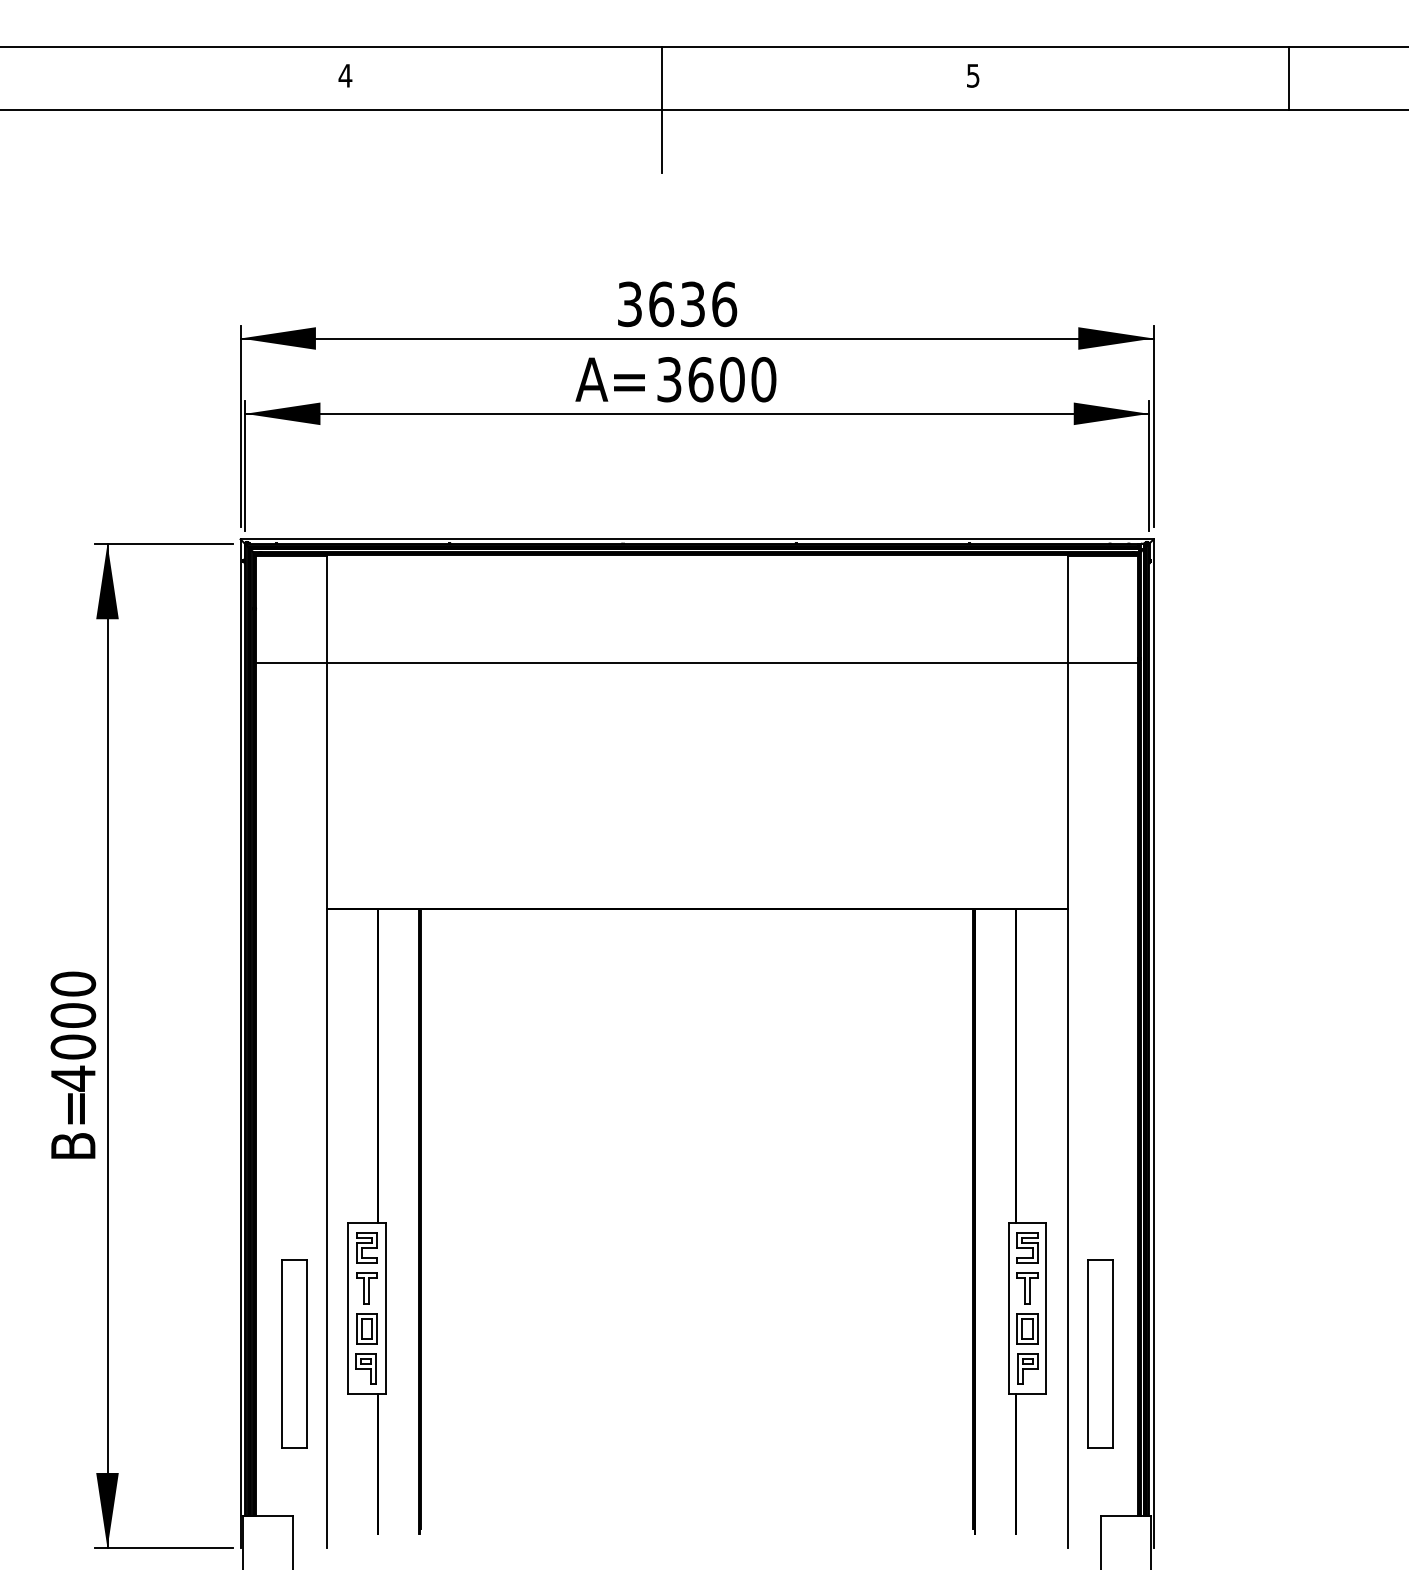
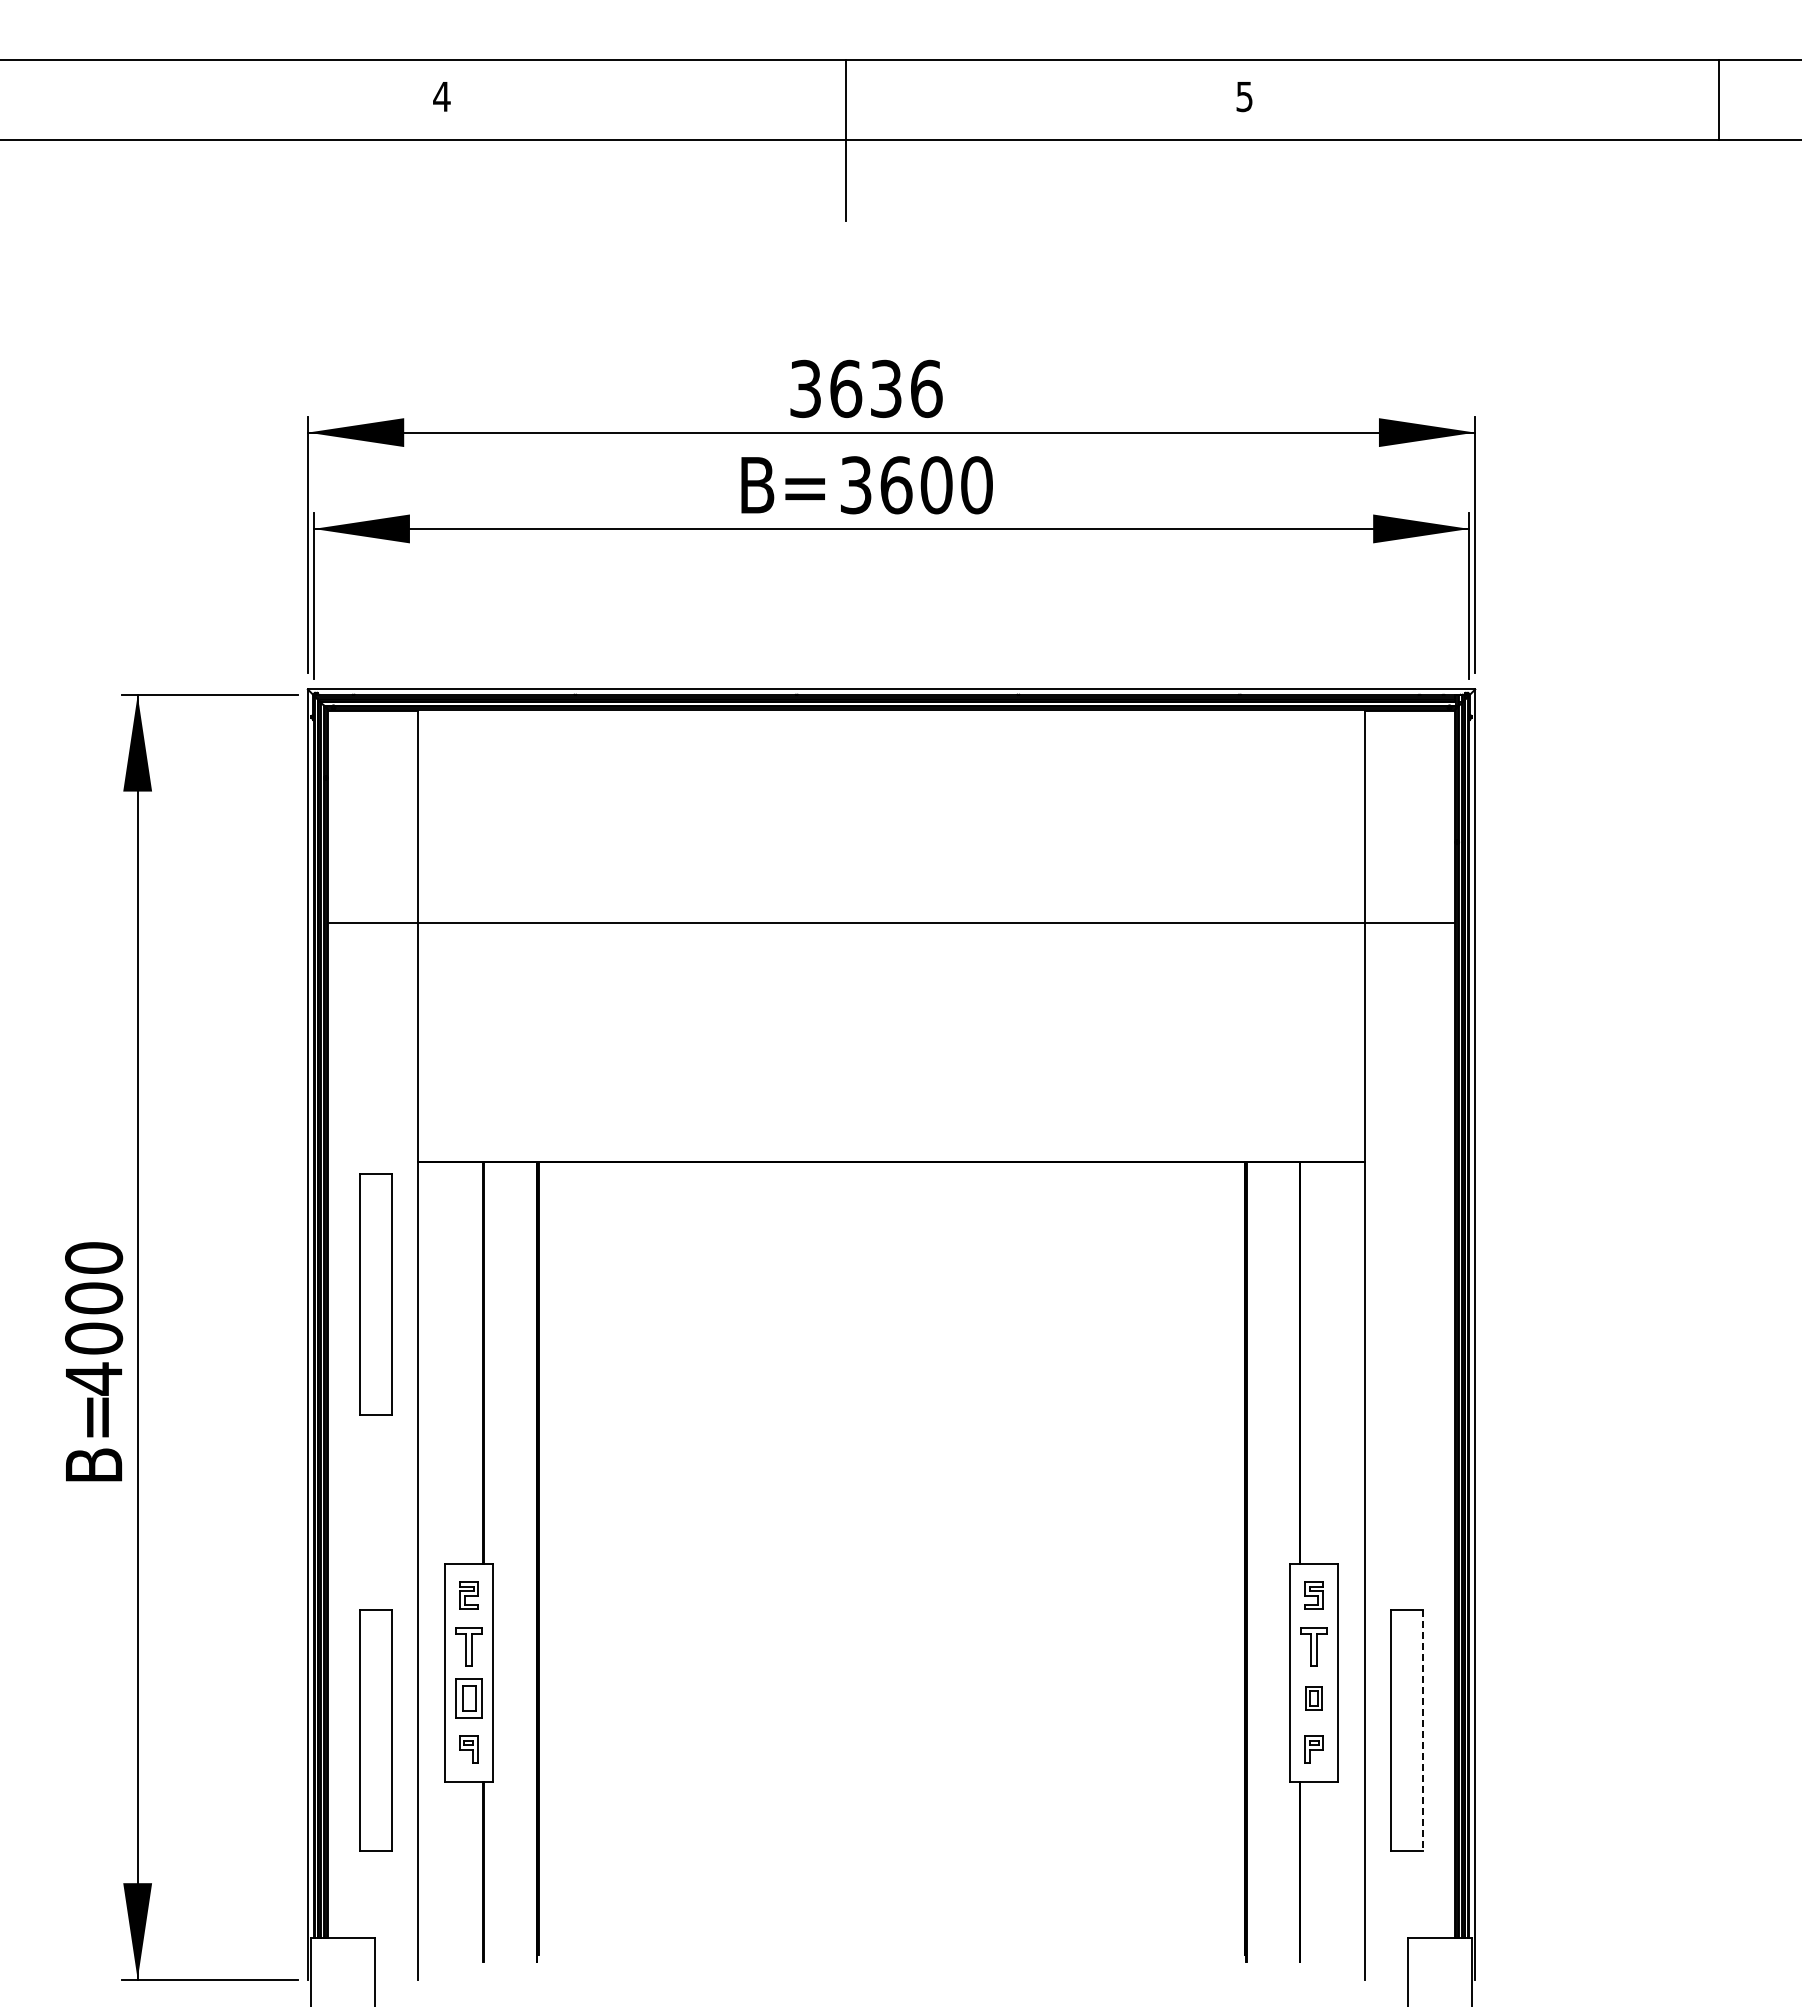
line: (1289, 78) -> (1718, 100), moved
text: (594, 379) -> (760, 485), A= -> B=
line: (697, 662) -> (891, 922), moved
part: (293, 1012) -> (375, 1294), added
part: (366, 1248) -> (468, 1595), size x0.7
part: (1027, 1248) -> (1313, 1595), size x0.7
part: (1027, 1328) -> (1313, 1698), size x0.6
line: (1112, 1354) -> (1422, 1731), solid -> dashed
part: (366, 1368) -> (468, 1749), size x0.7
part: (1027, 1368) -> (1314, 1749), size x0.7

